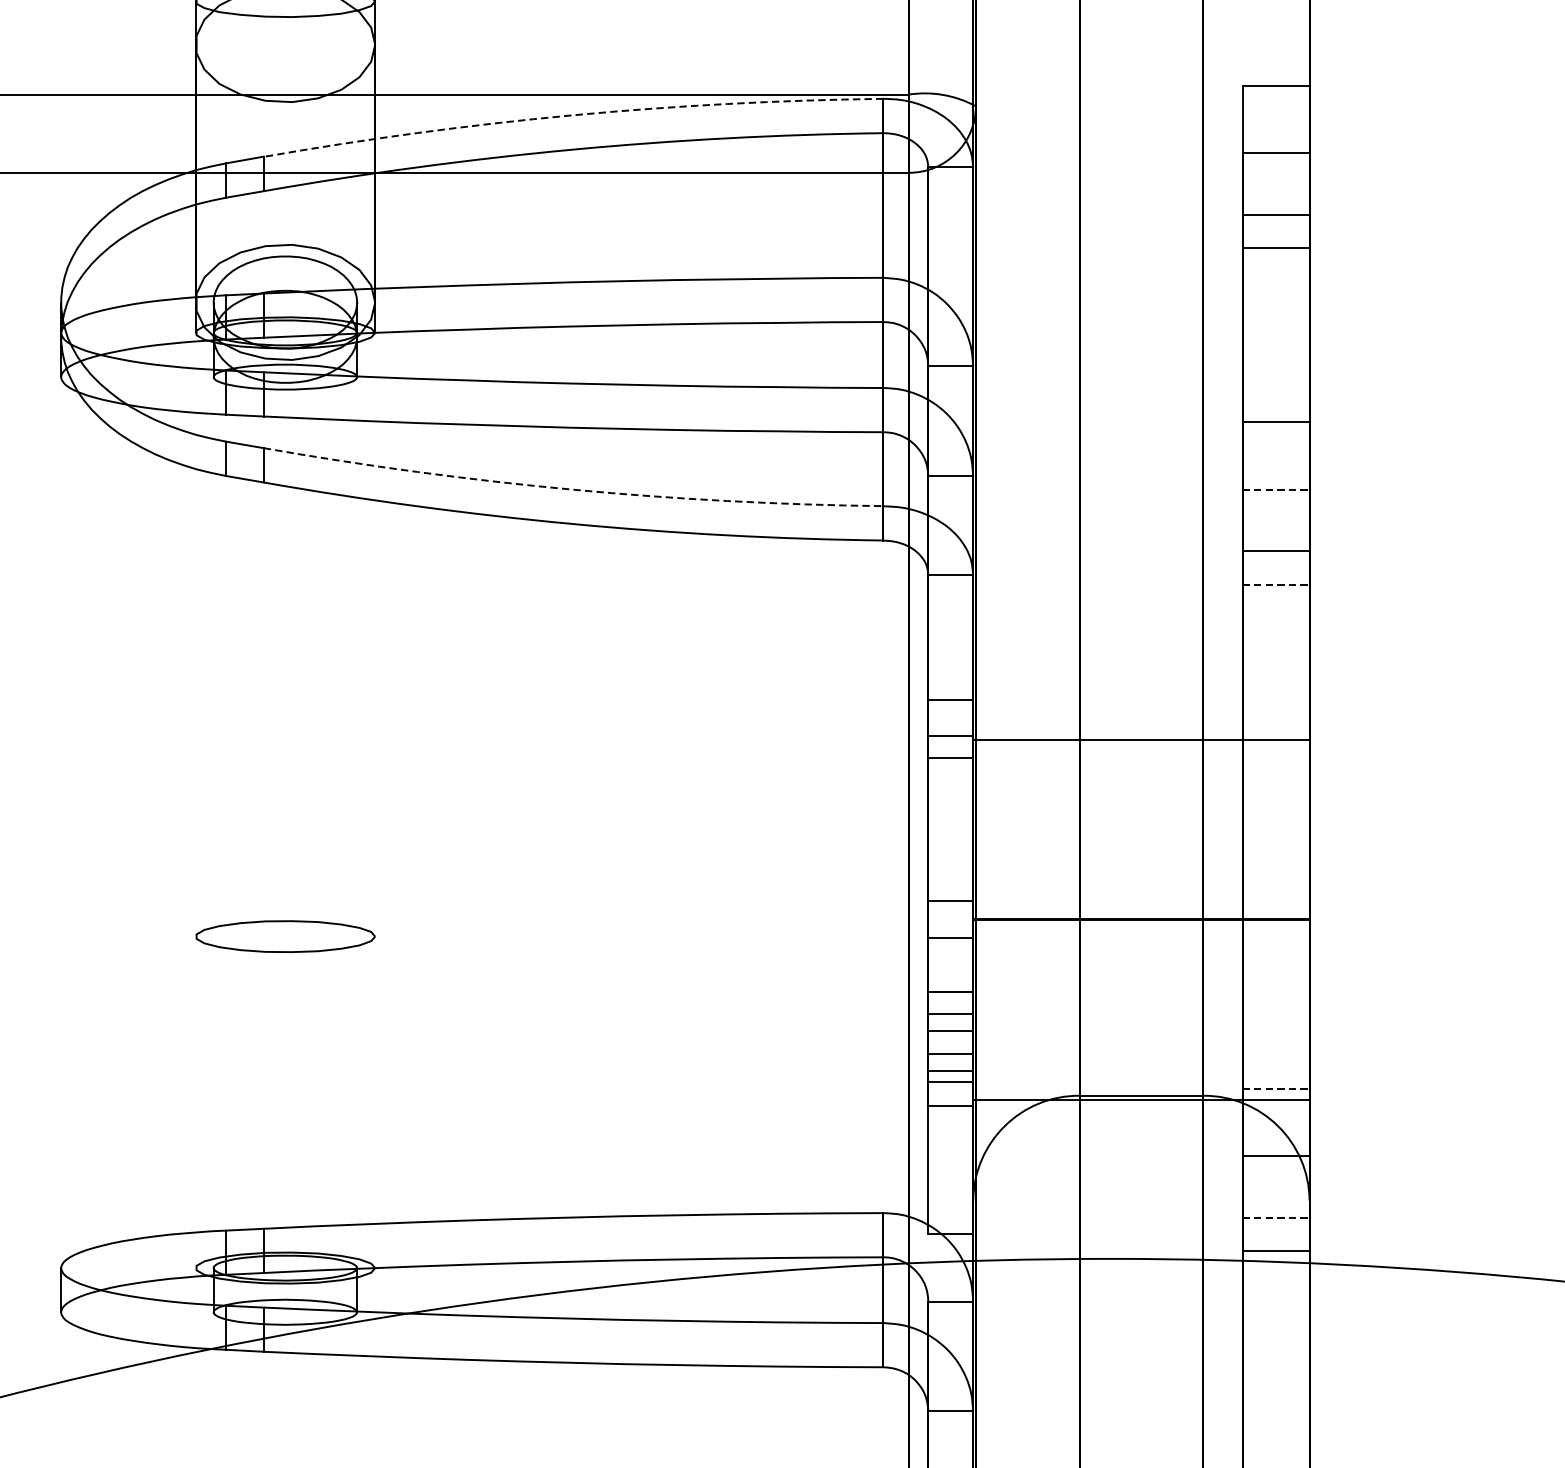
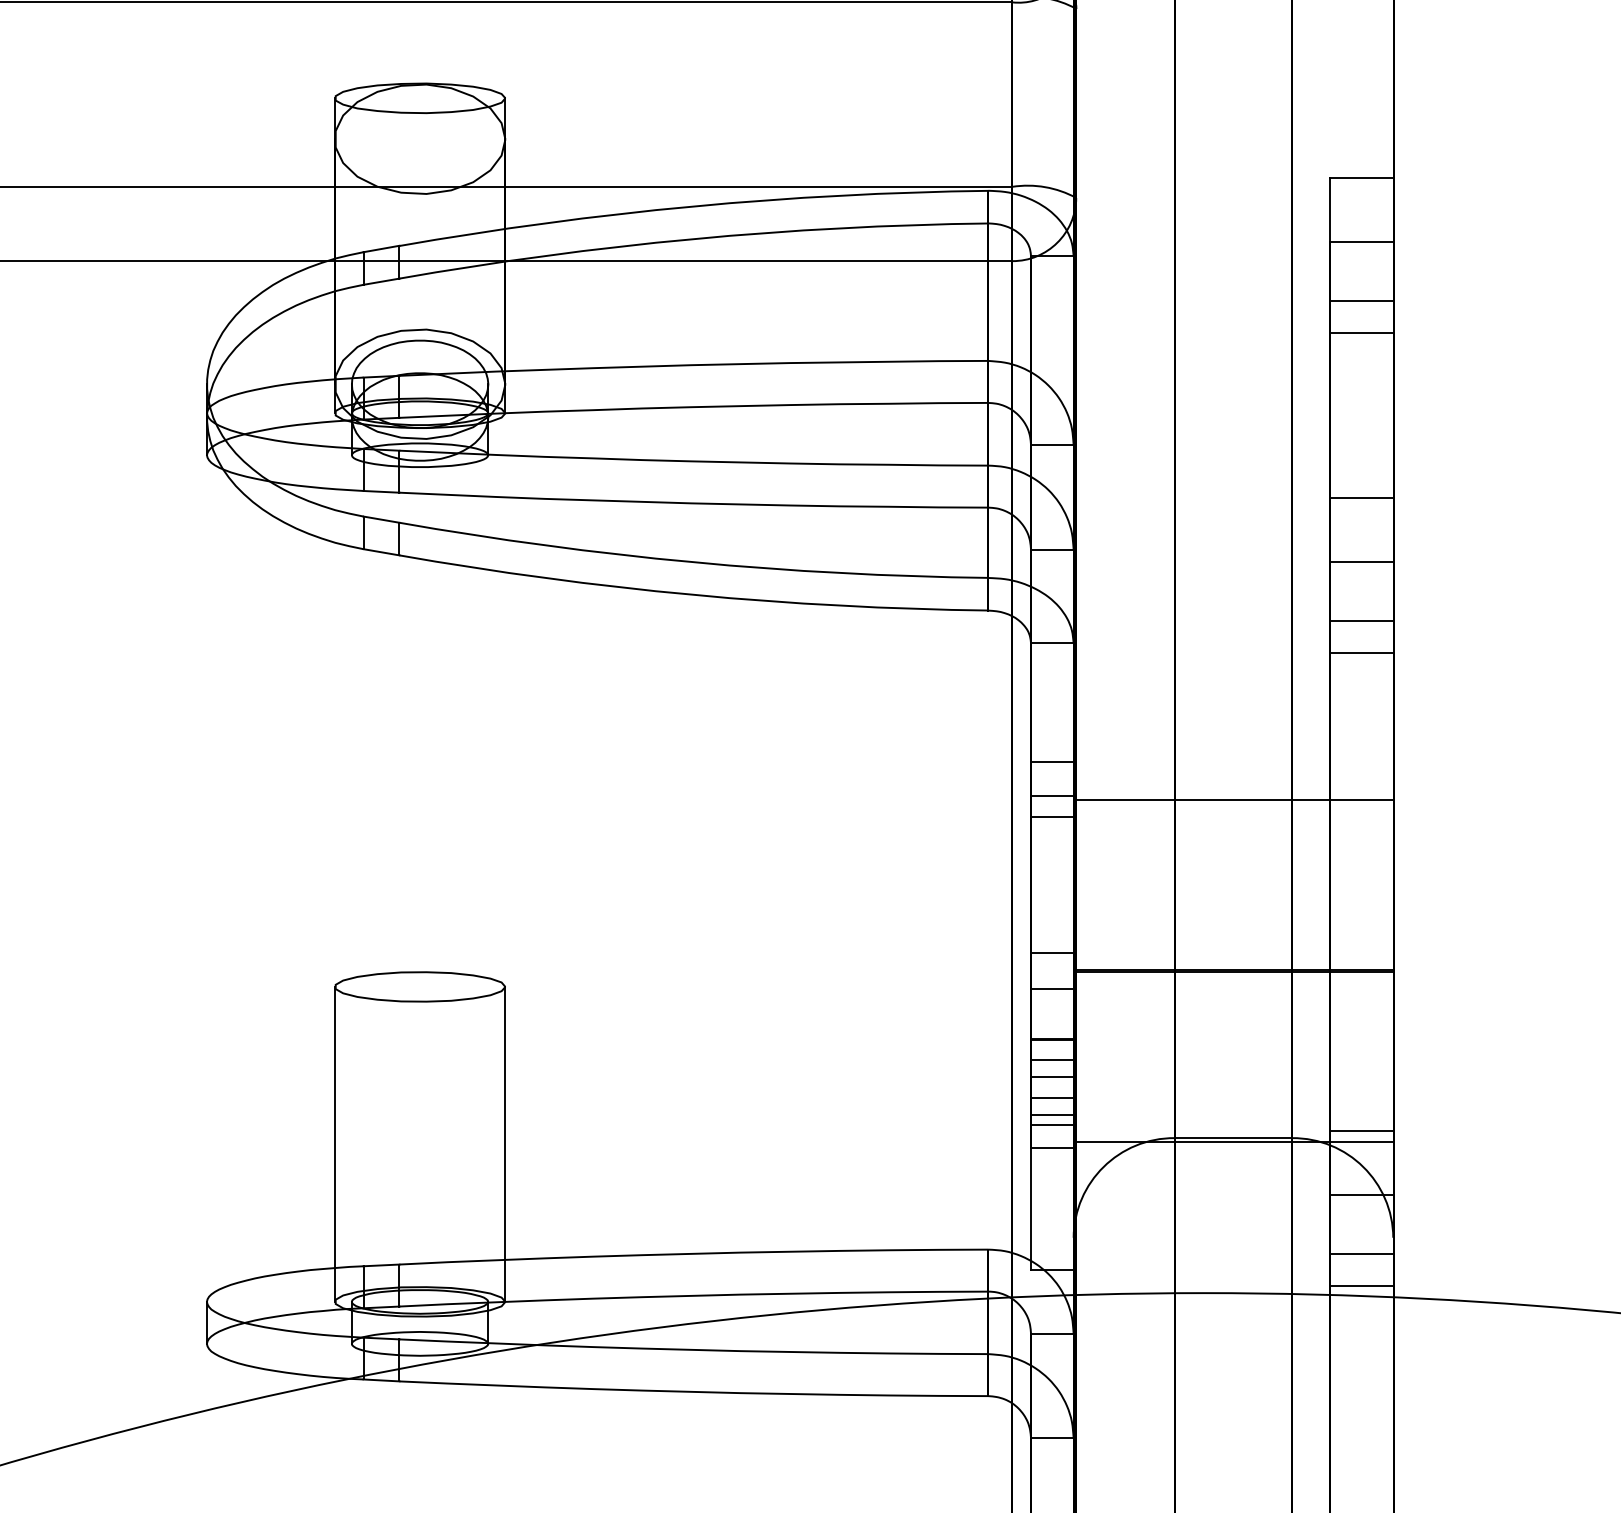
arc: (572, 115) -> (692, 206), dashed -> solid
arc: (572, 489) -> (692, 562), dashed -> solid
line: (1276, 489) -> (1361, 562), dashed -> solid
line: (1276, 584) -> (1361, 652), dashed -> solid
line: (1276, 1088) -> (1361, 1131), dashed -> solid
line: (195, 1101) -> (334, 1143), added
line: (375, 1101) -> (505, 1143), added
line: (1276, 1217) -> (1361, 1253), dashed -> solid

